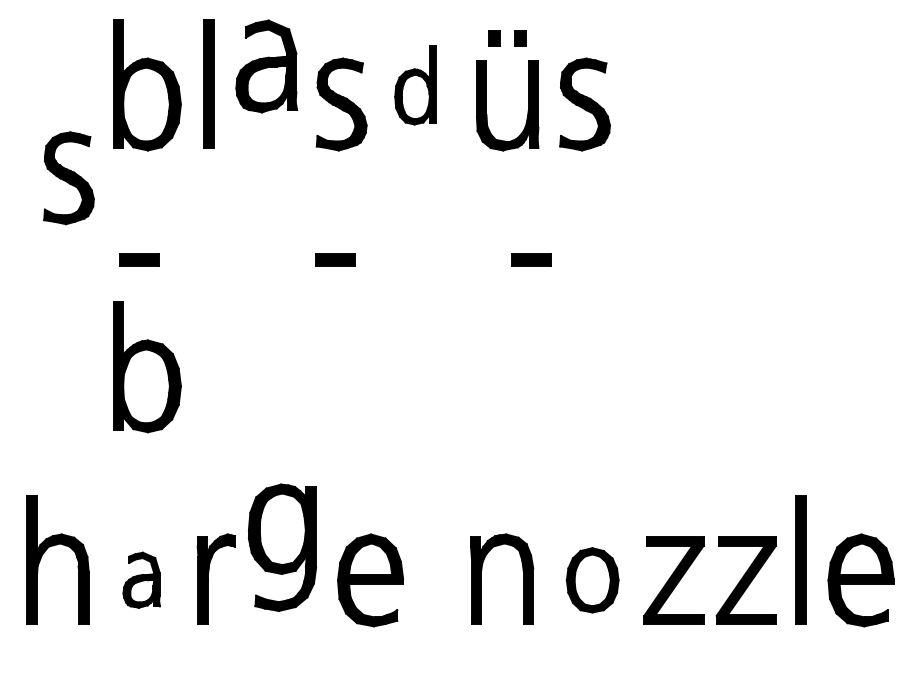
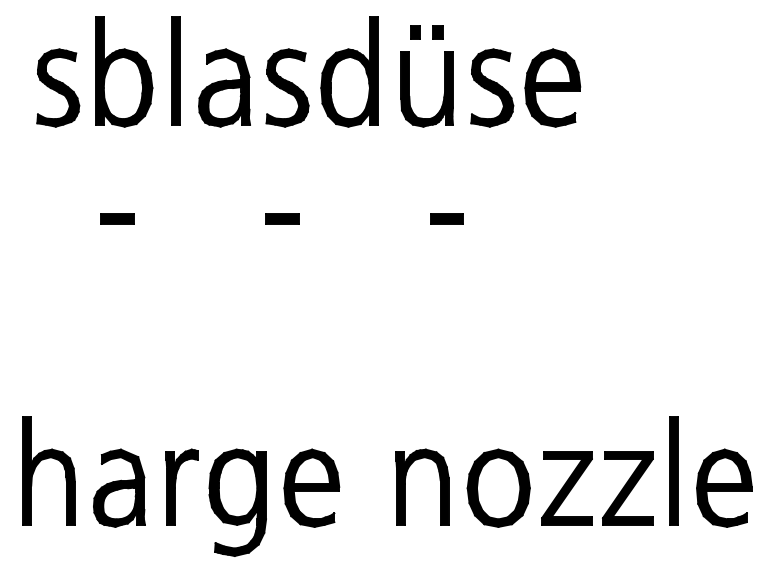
part: (266, 65) -> (224, 87), moved
part: (415, 84) -> (349, 71), size x1.67
part: (656, 103) -> (552, 87), added
part: (69, 177) -> (58, 87), moved
part: (147, 366) -> (124, 308), removed
part: (282, 547) -> (237, 502), moved
part: (141, 579) -> (119, 487), size x1.67
part: (592, 579) -> (498, 487), size x1.43

